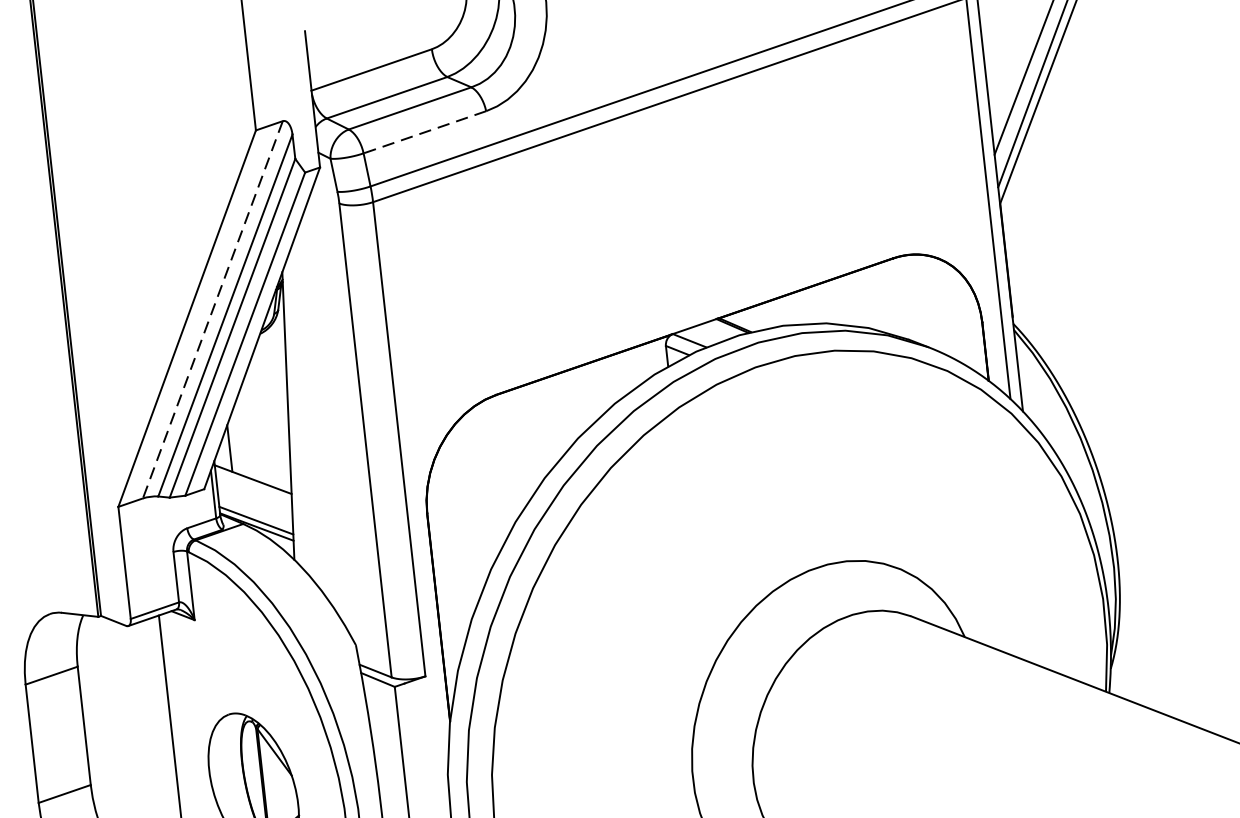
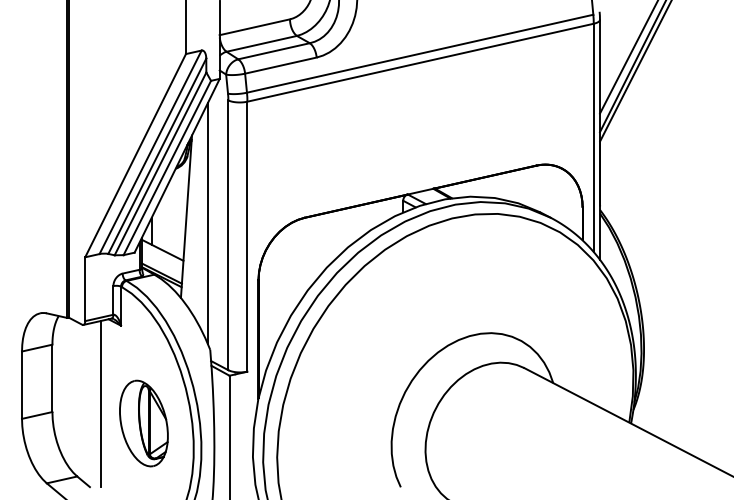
line: (424, 132) -> (280, 65), dashed -> solid
line: (212, 310) -> (150, 152), dashed -> solid
line: (326, 423) -> (207, 223), added

